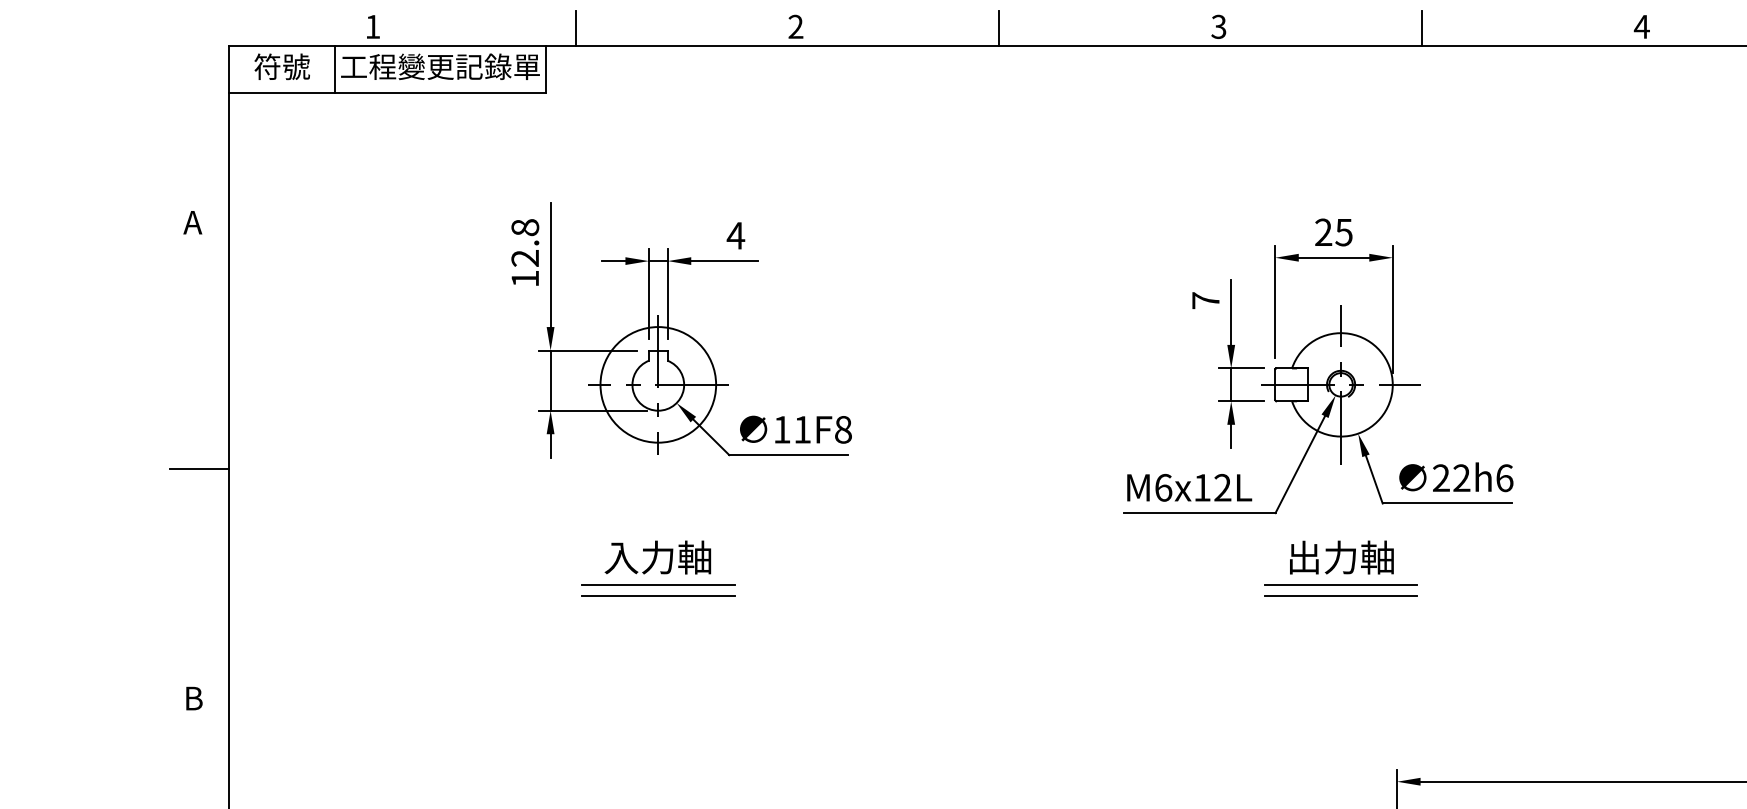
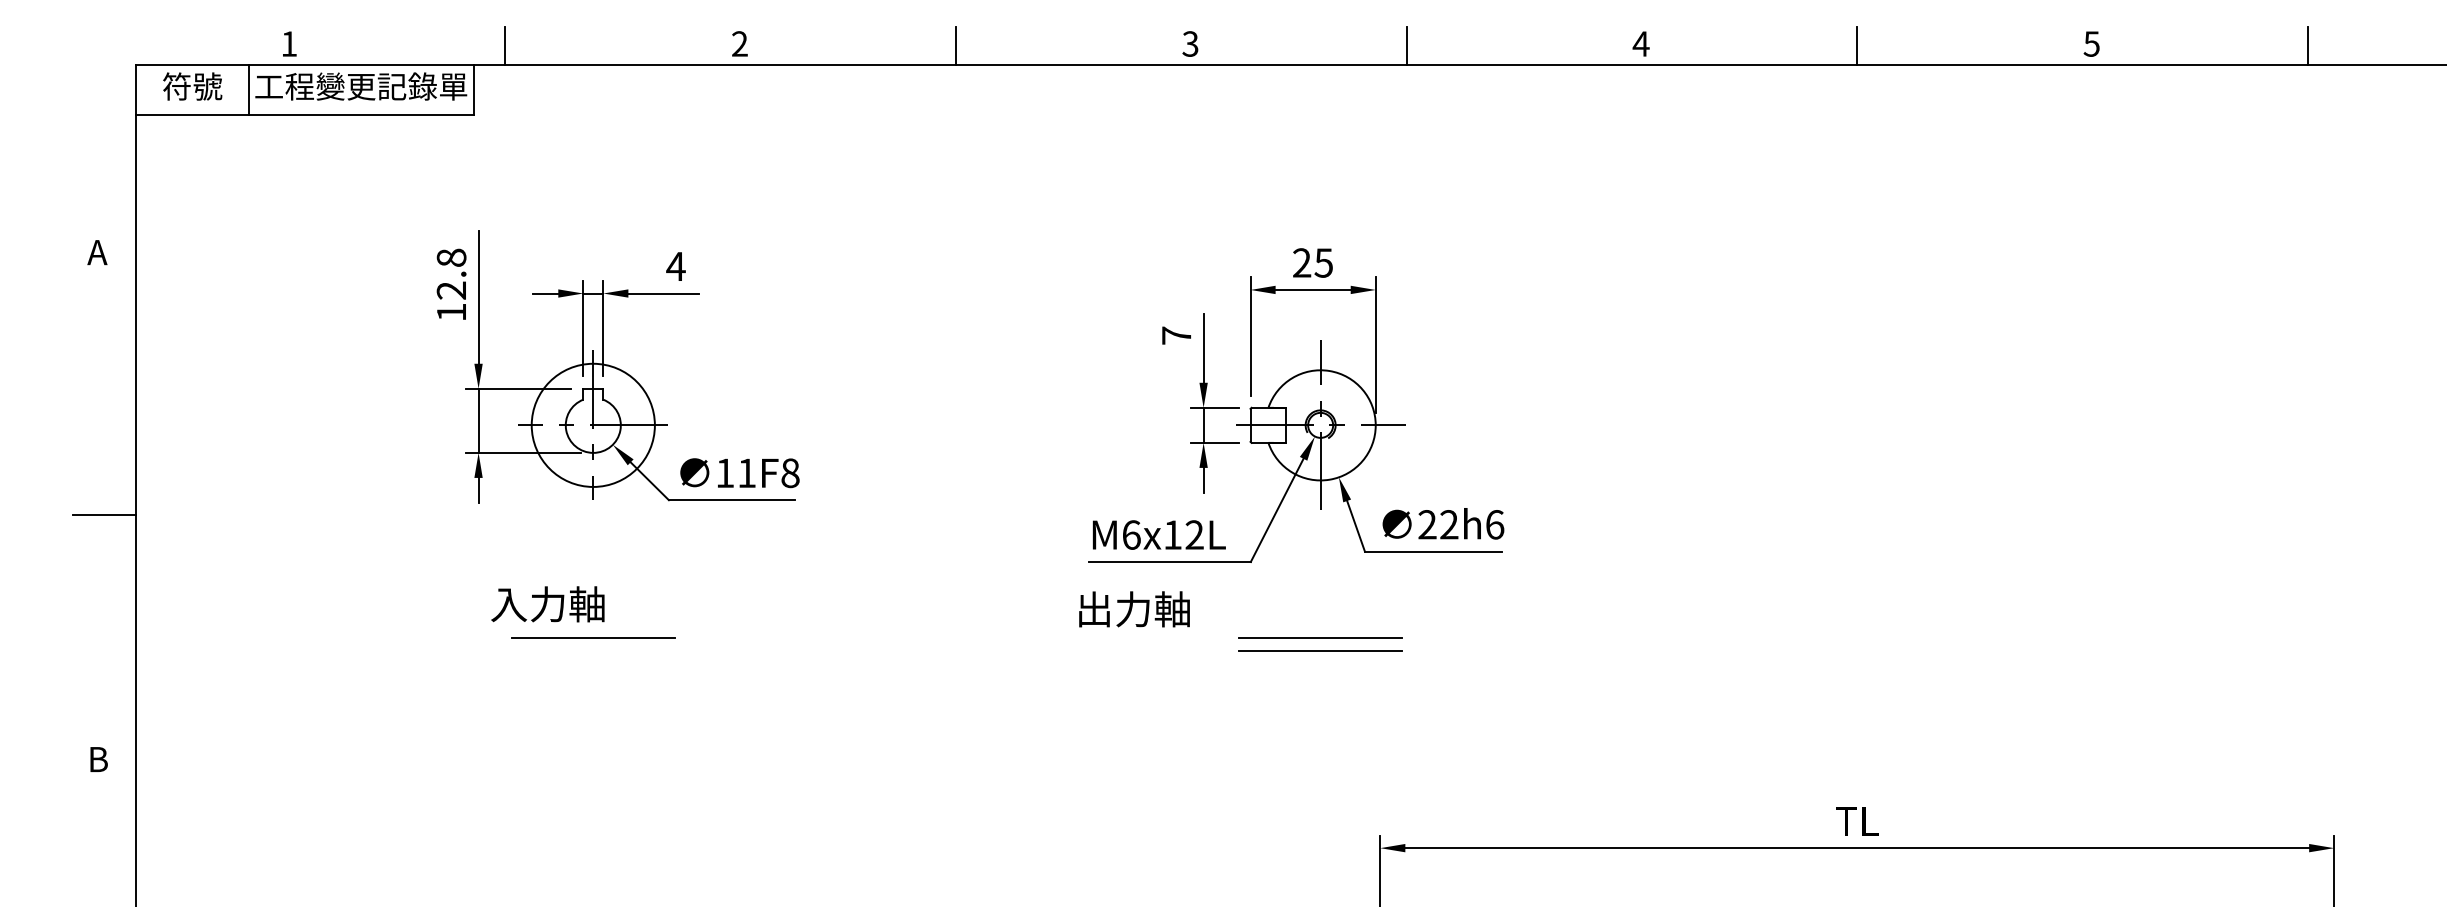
text: (657, 557) -> (547, 604), moved
text: (1341, 557) -> (1134, 609), moved
line: (658, 596) -> (593, 650), removed

